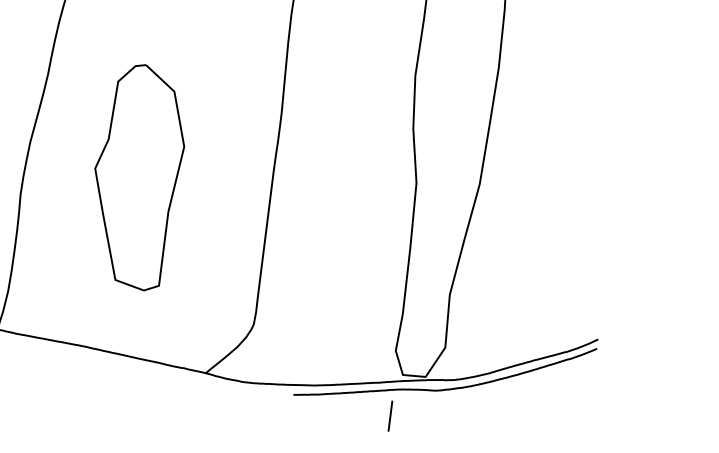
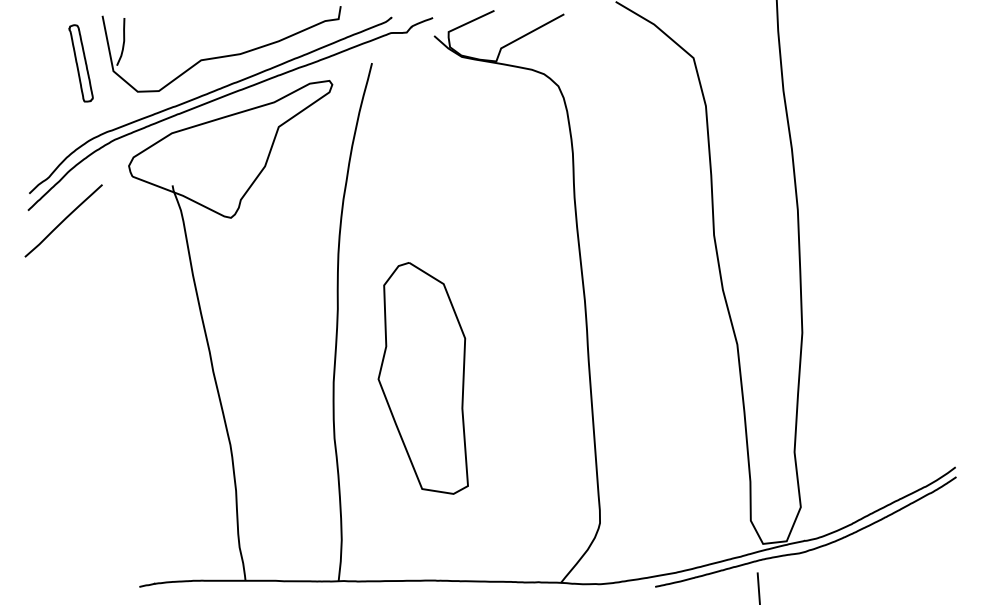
part: (136, 176) -> (422, 378), moved

